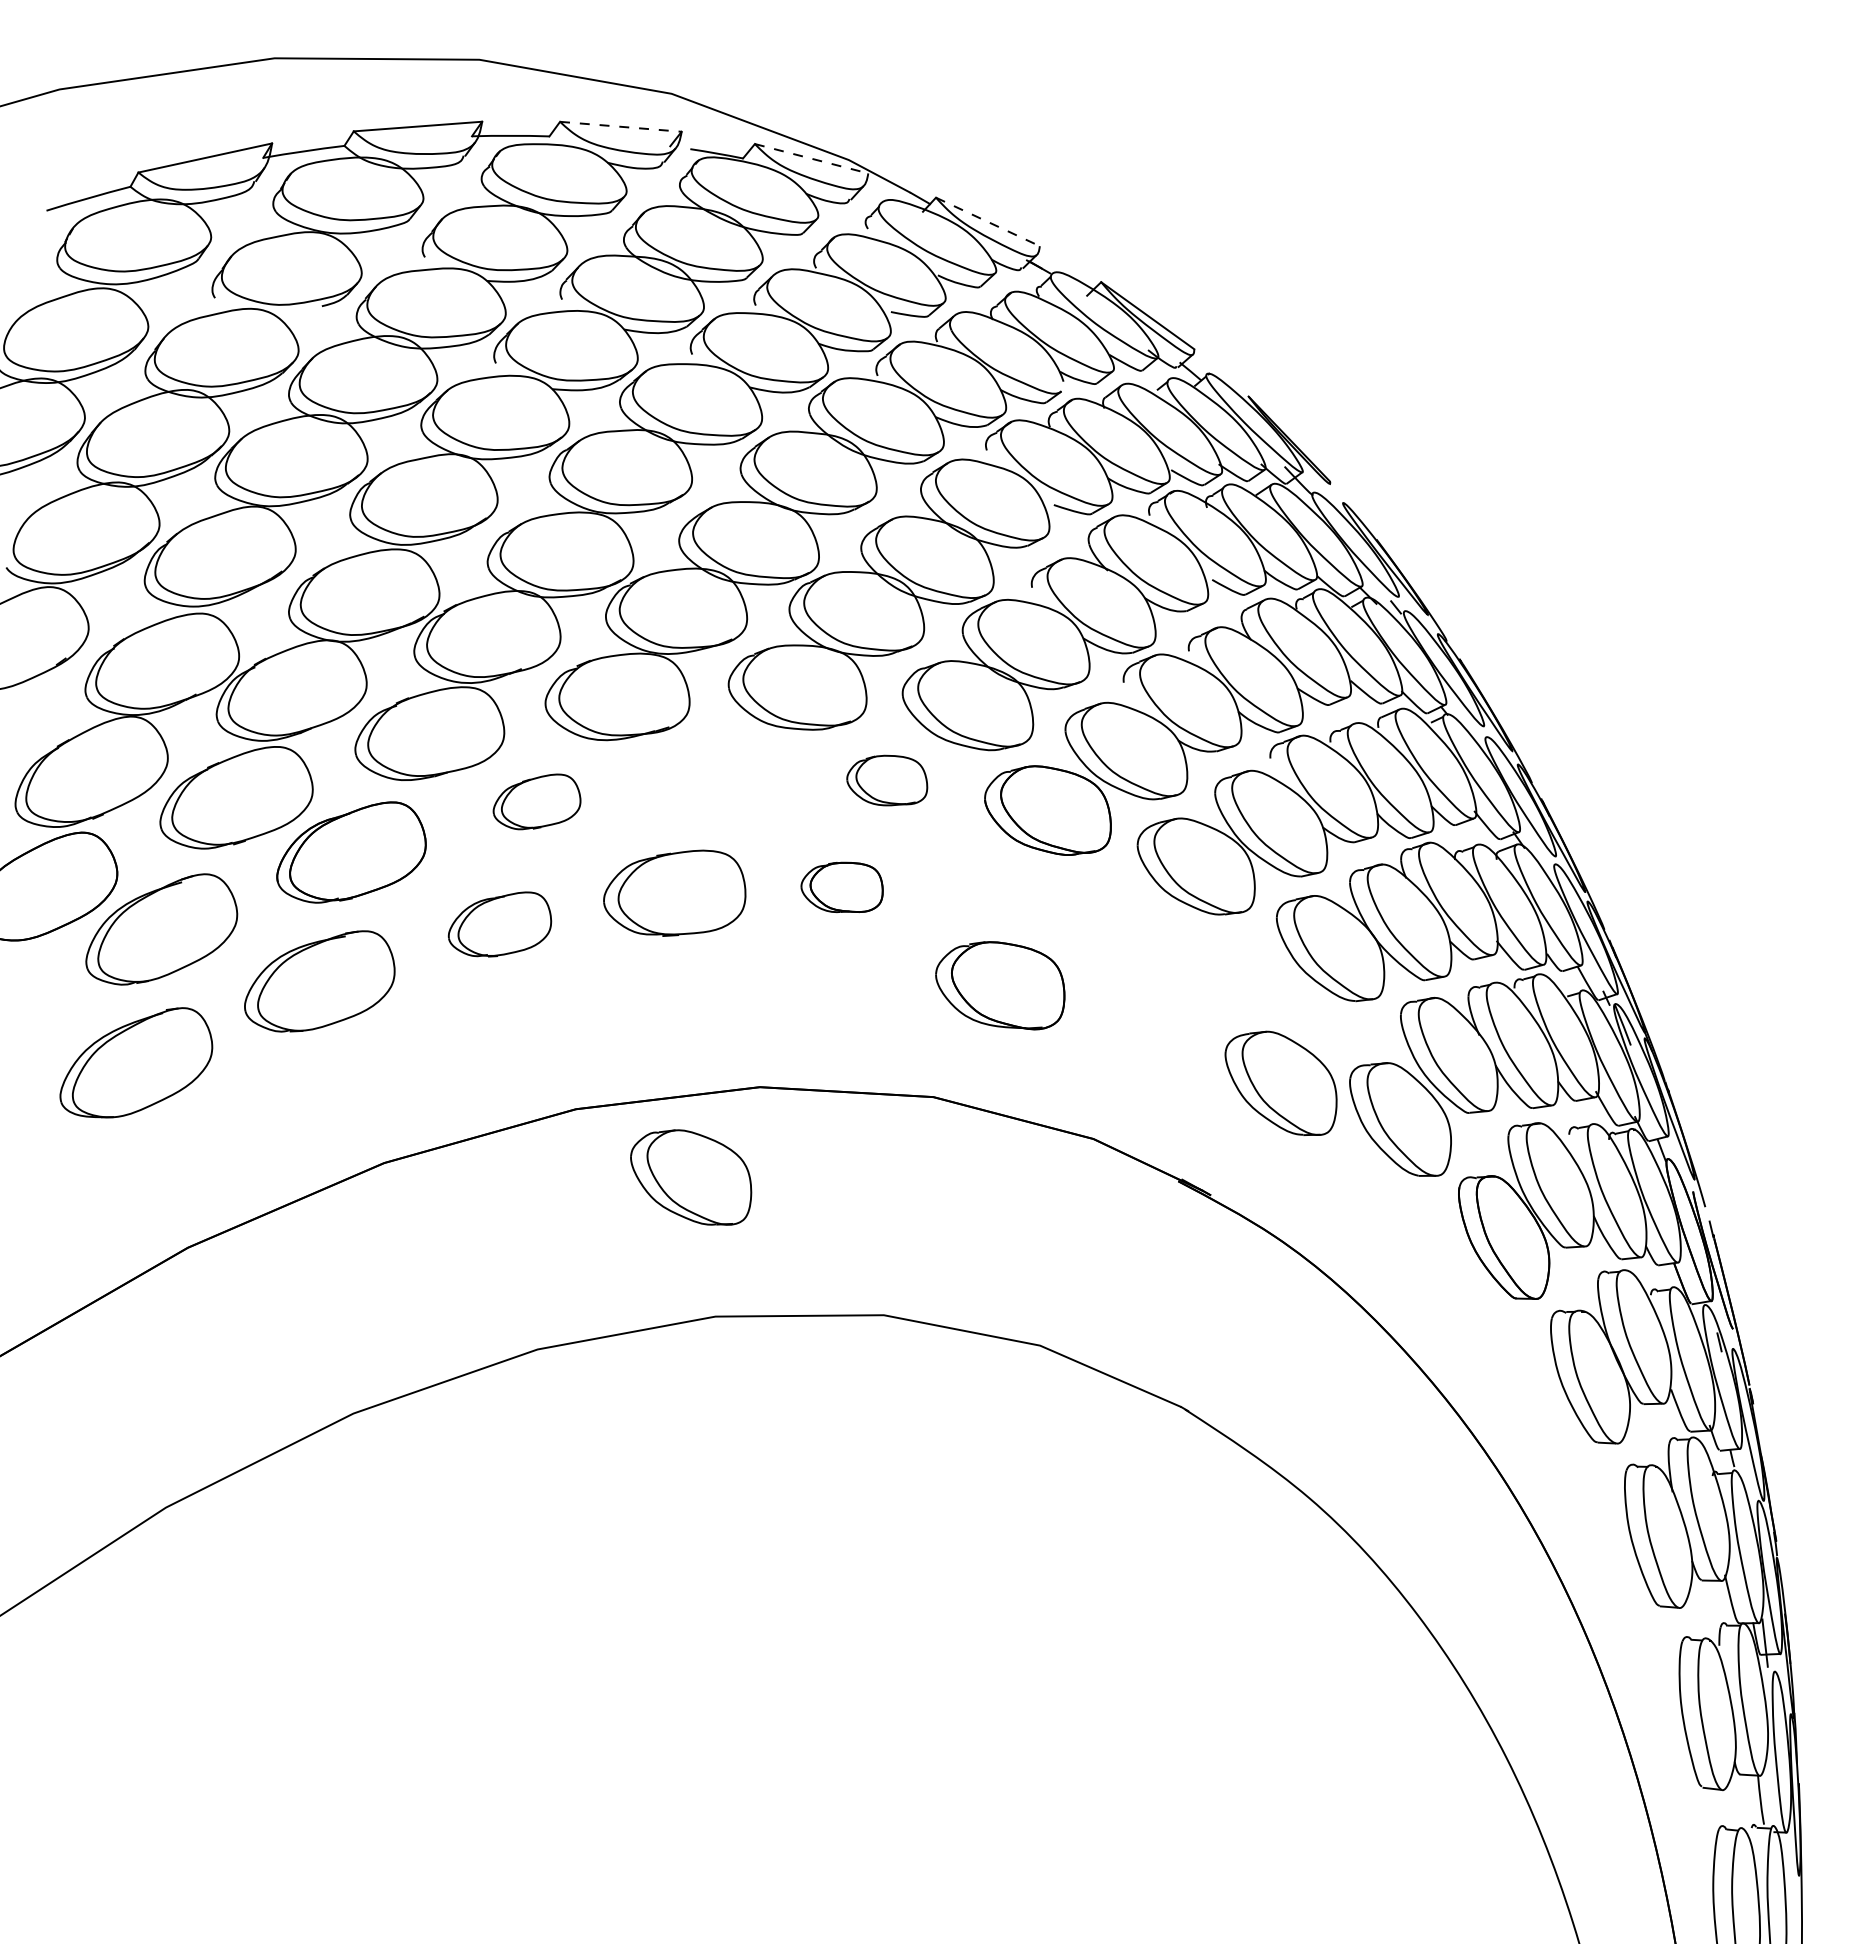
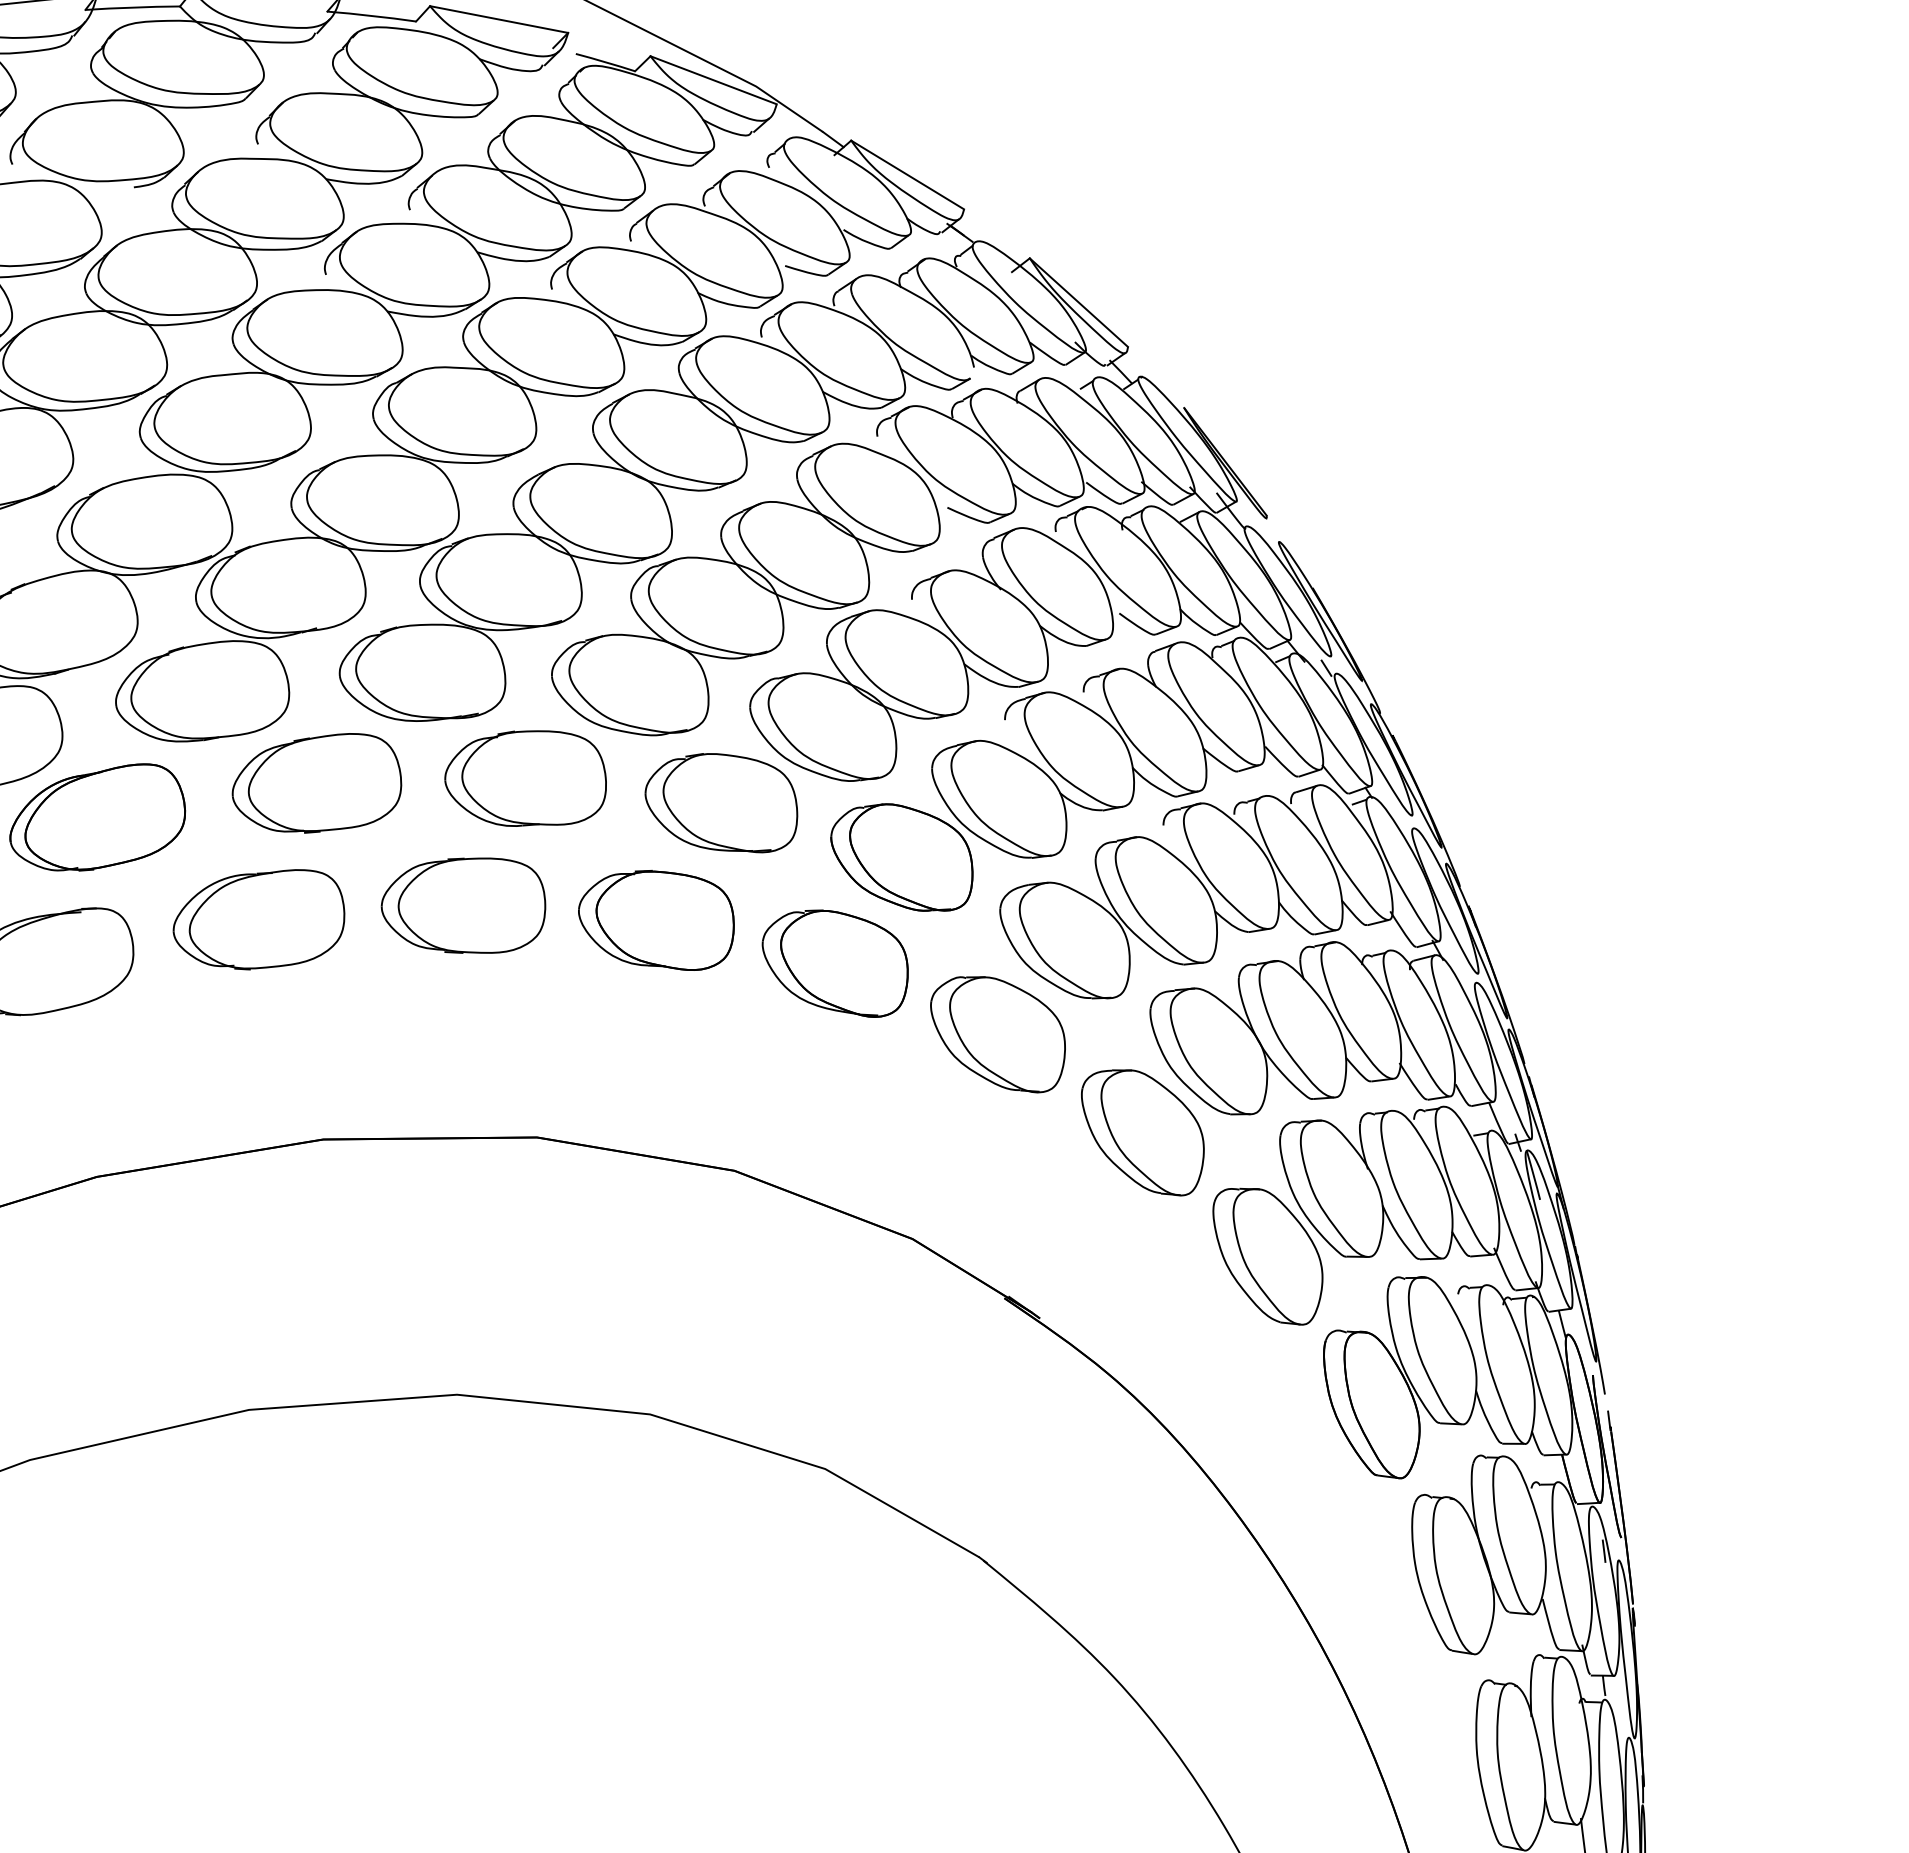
line: (620, 126) -> (498, 19), dashed -> solid
line: (811, 158) -> (713, 79), dashed -> solid
line: (988, 222) -> (908, 175), dashed -> solid
part: (716, 778) -> (526, 778), added
part: (886, 780) -> (720, 802), size x1.67
part: (536, 801) -> (317, 781), size x1.67
part: (841, 887) -> (655, 919), size x1.67
part: (499, 924) -> (259, 918), size x1.43
part: (1000, 985) -> (835, 962), moved
part: (1280, 1082) -> (1141, 1130), moved
part: (691, 1177) -> (997, 1033), moved

